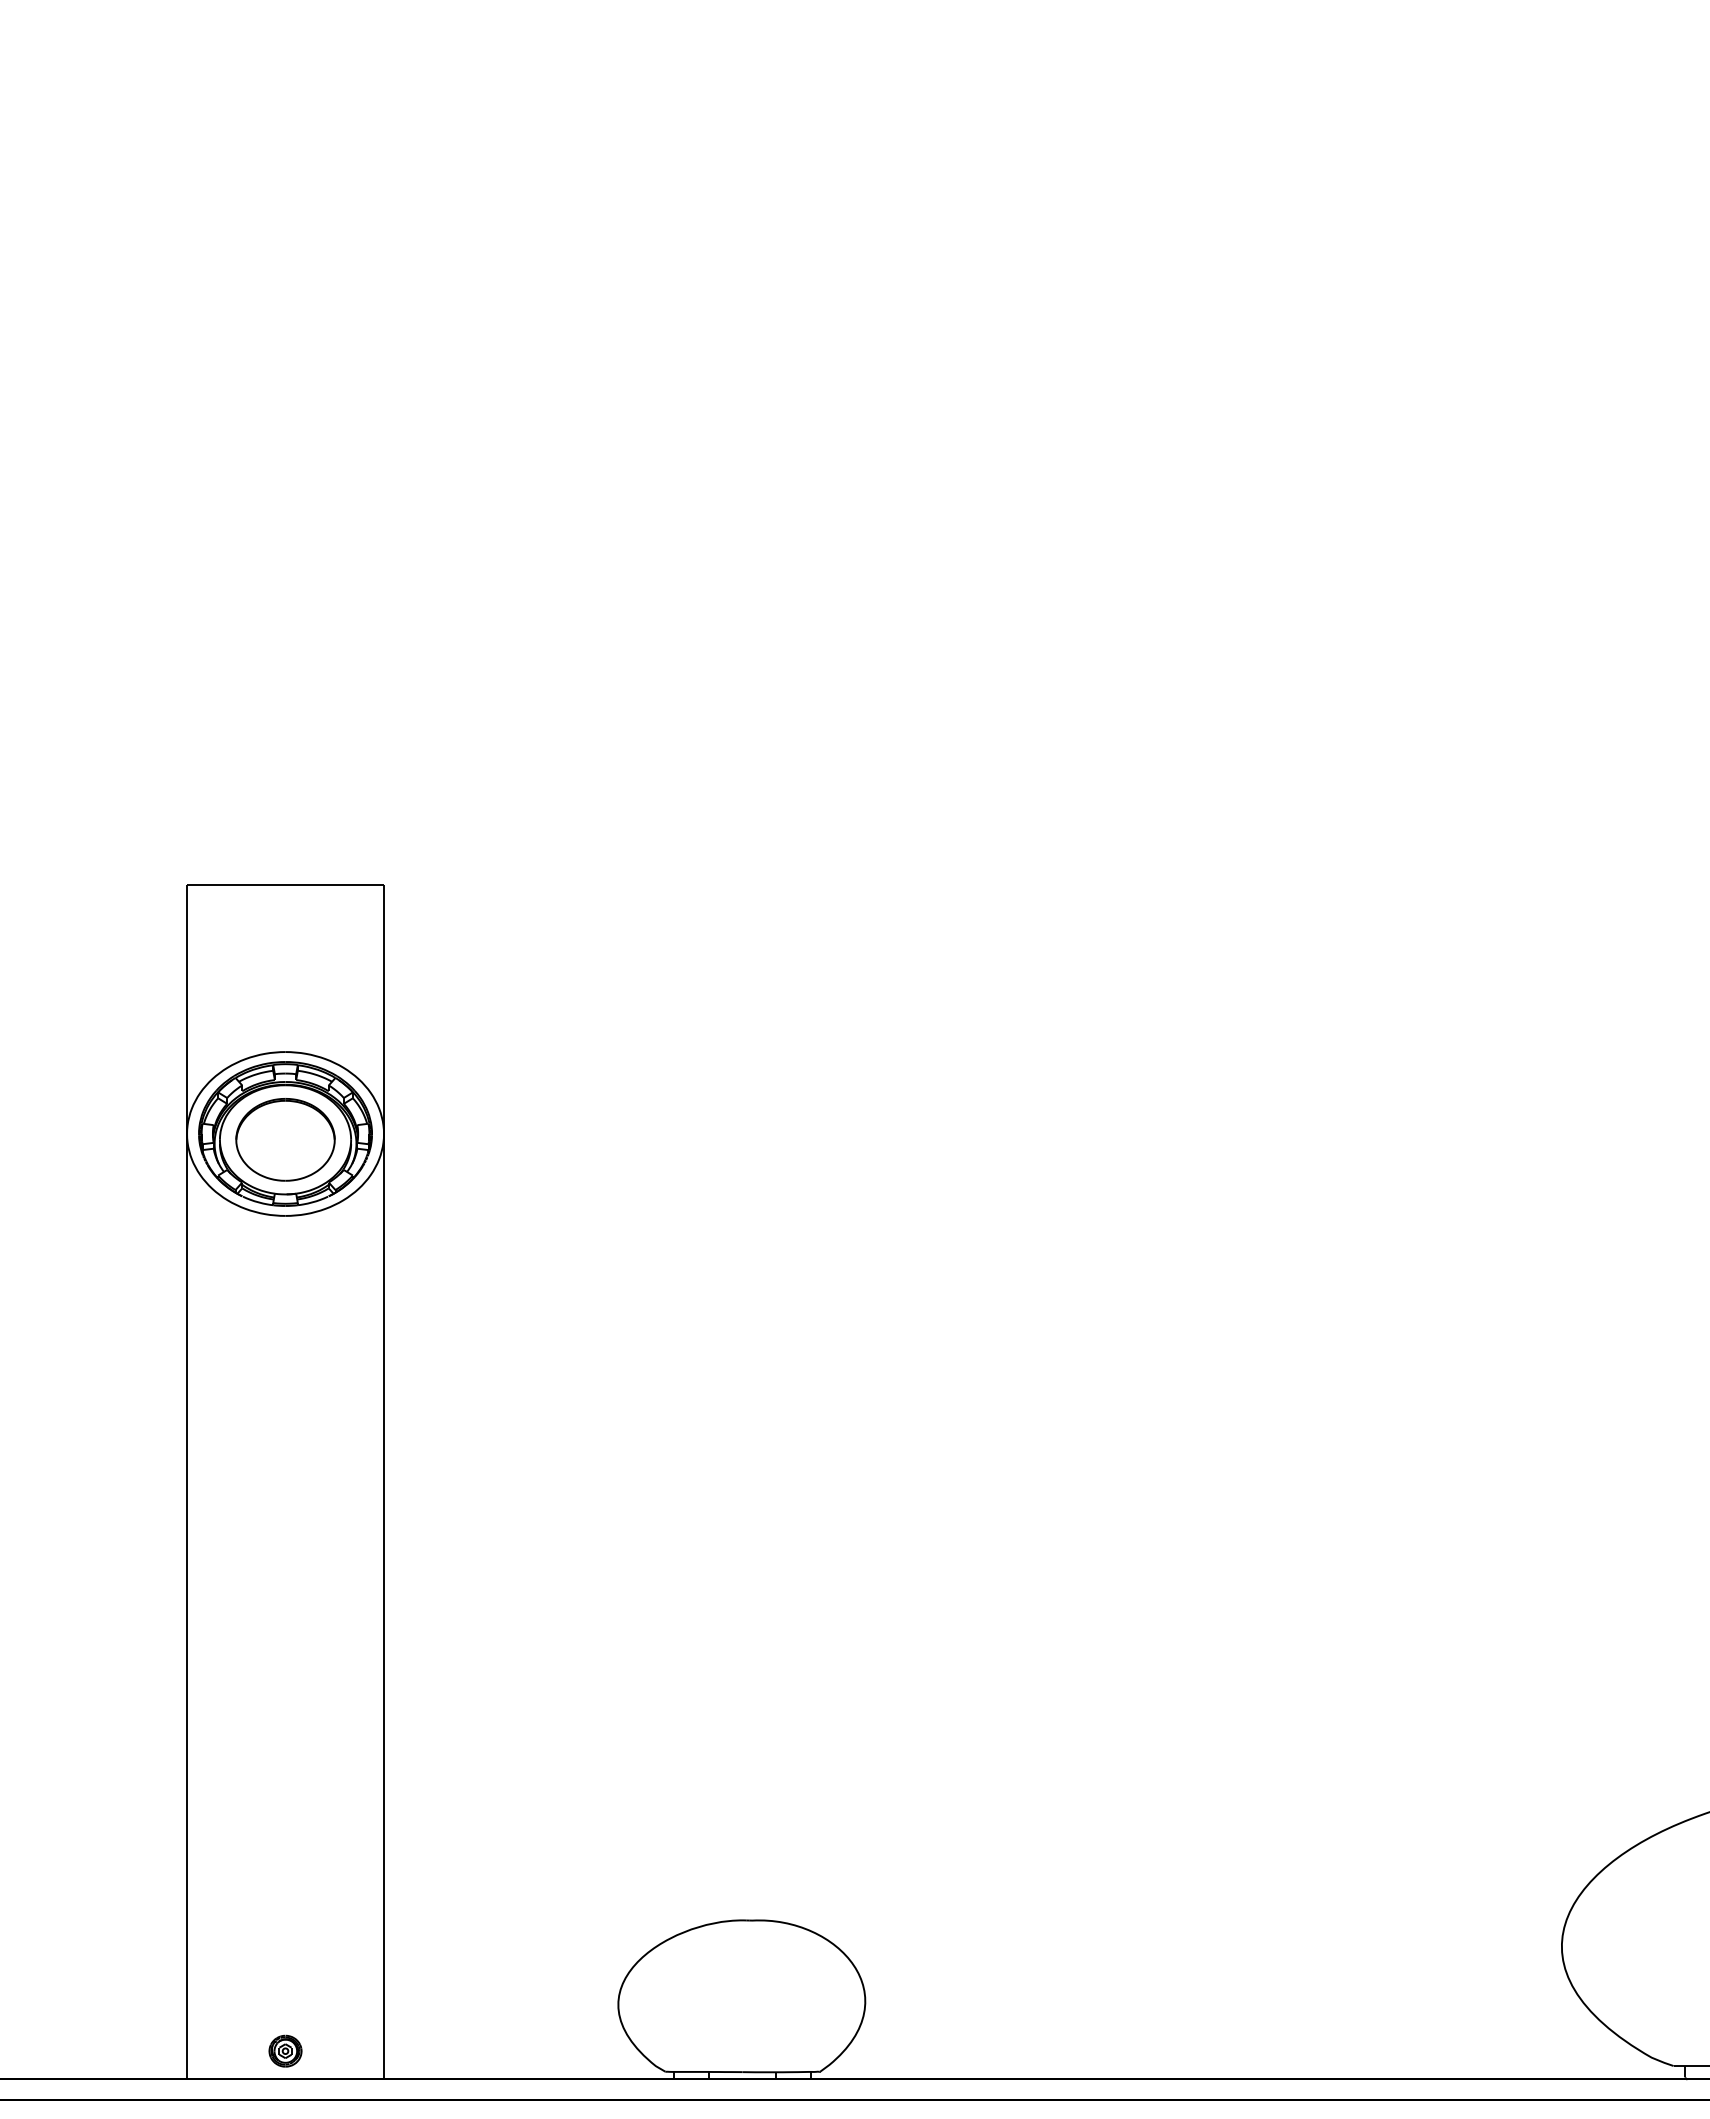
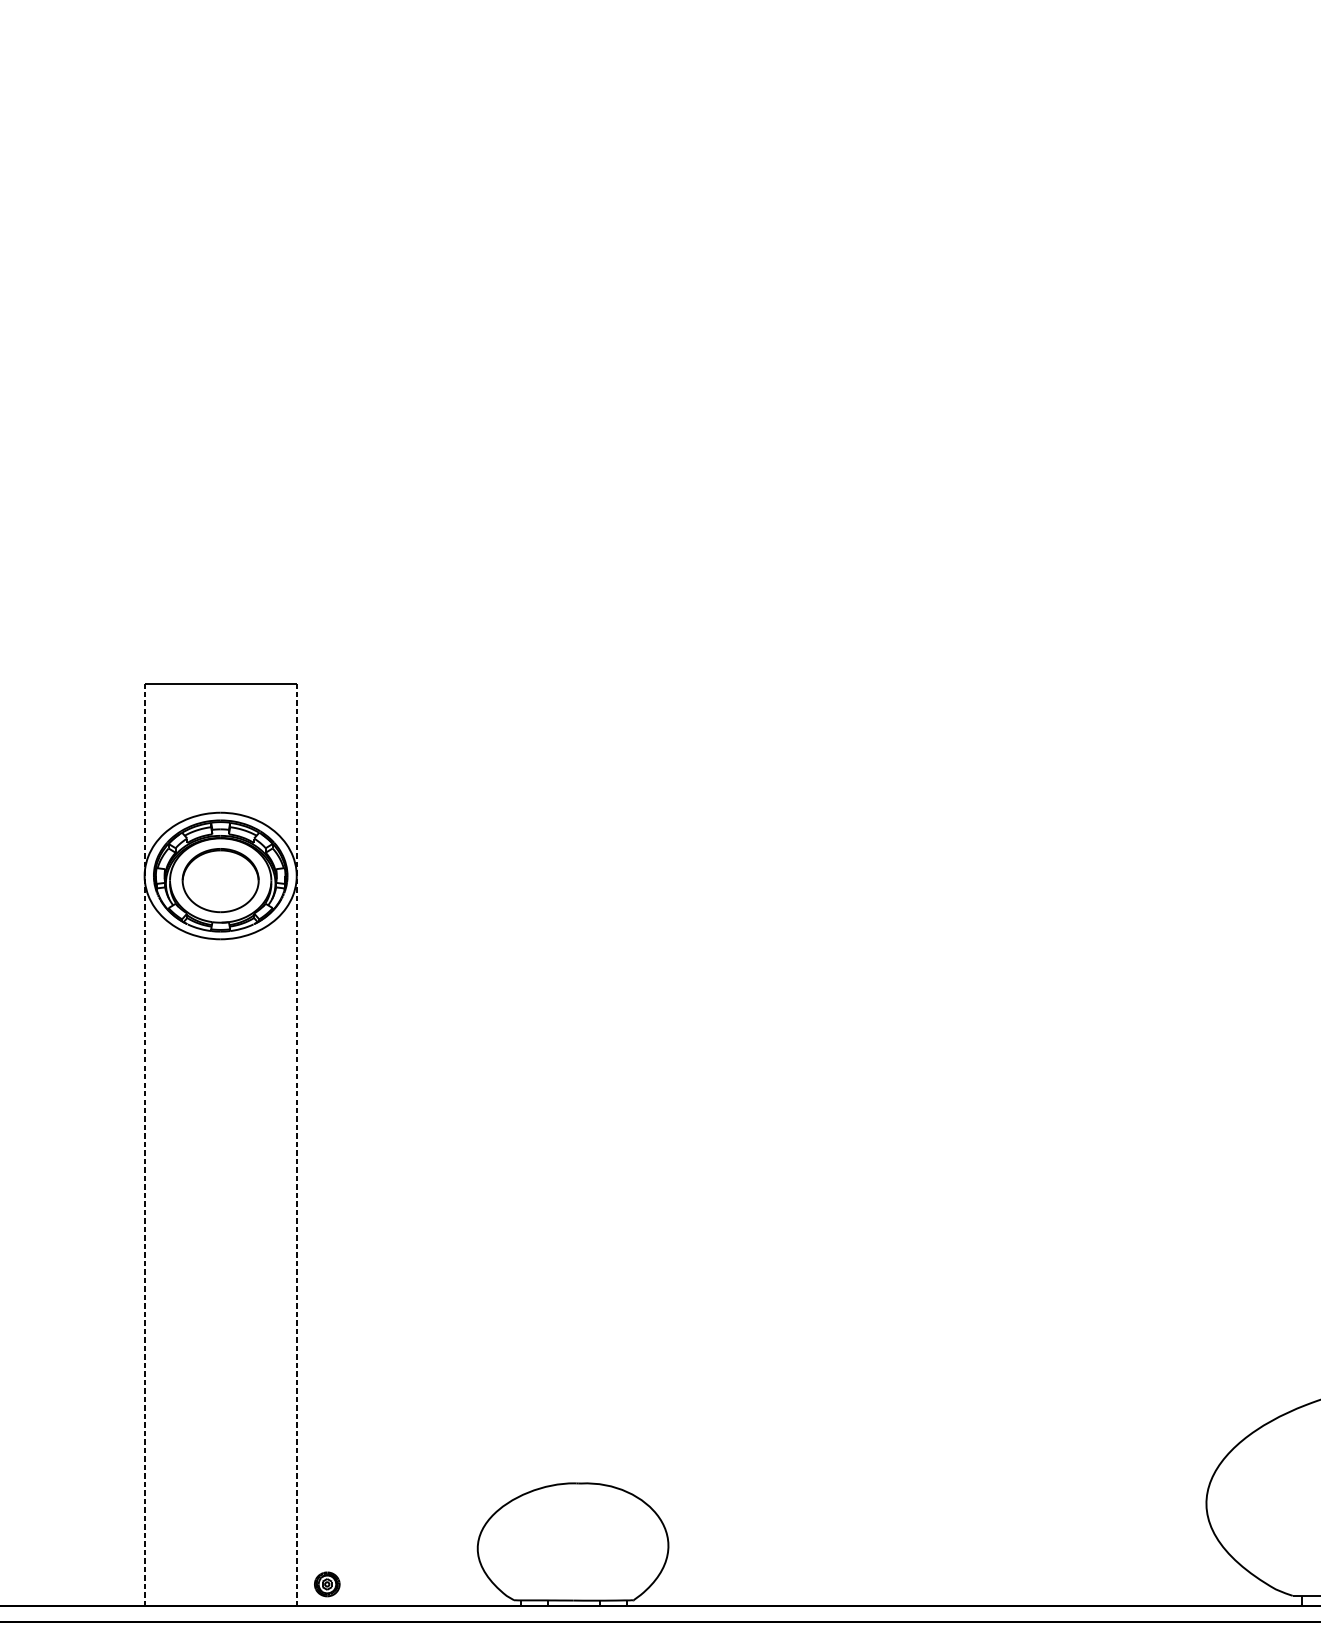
line: (187, 1481) -> (144, 1144), solid -> dashed
line: (384, 1481) -> (297, 1144), solid -> dashed
part: (285, 2050) -> (327, 1583), moved

